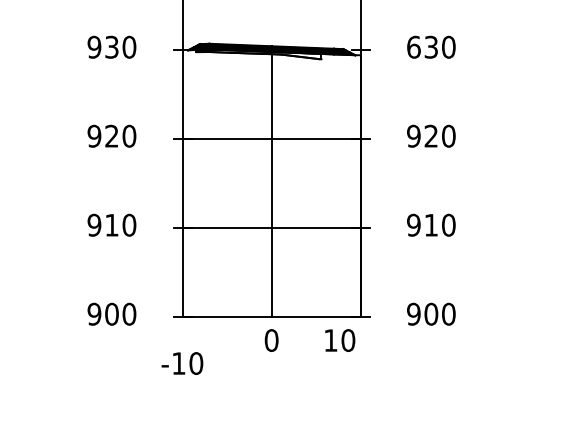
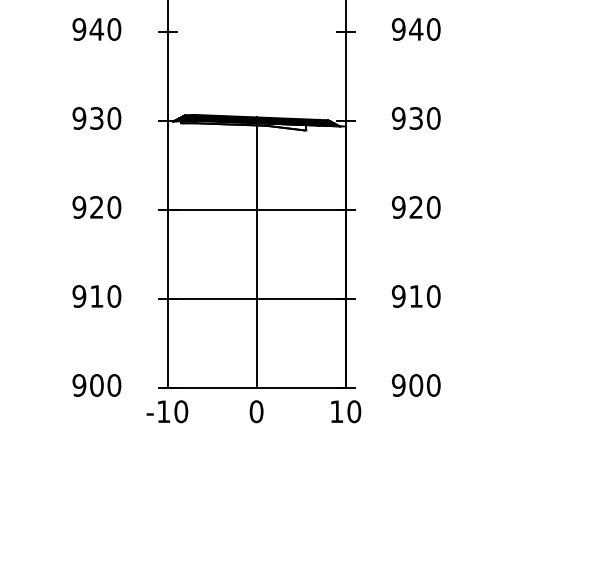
text: (413, 47) -> (398, 118), 630 -> 930
text: (340, 340) -> (346, 411), moved
text: (182, 363) -> (167, 411), moved

